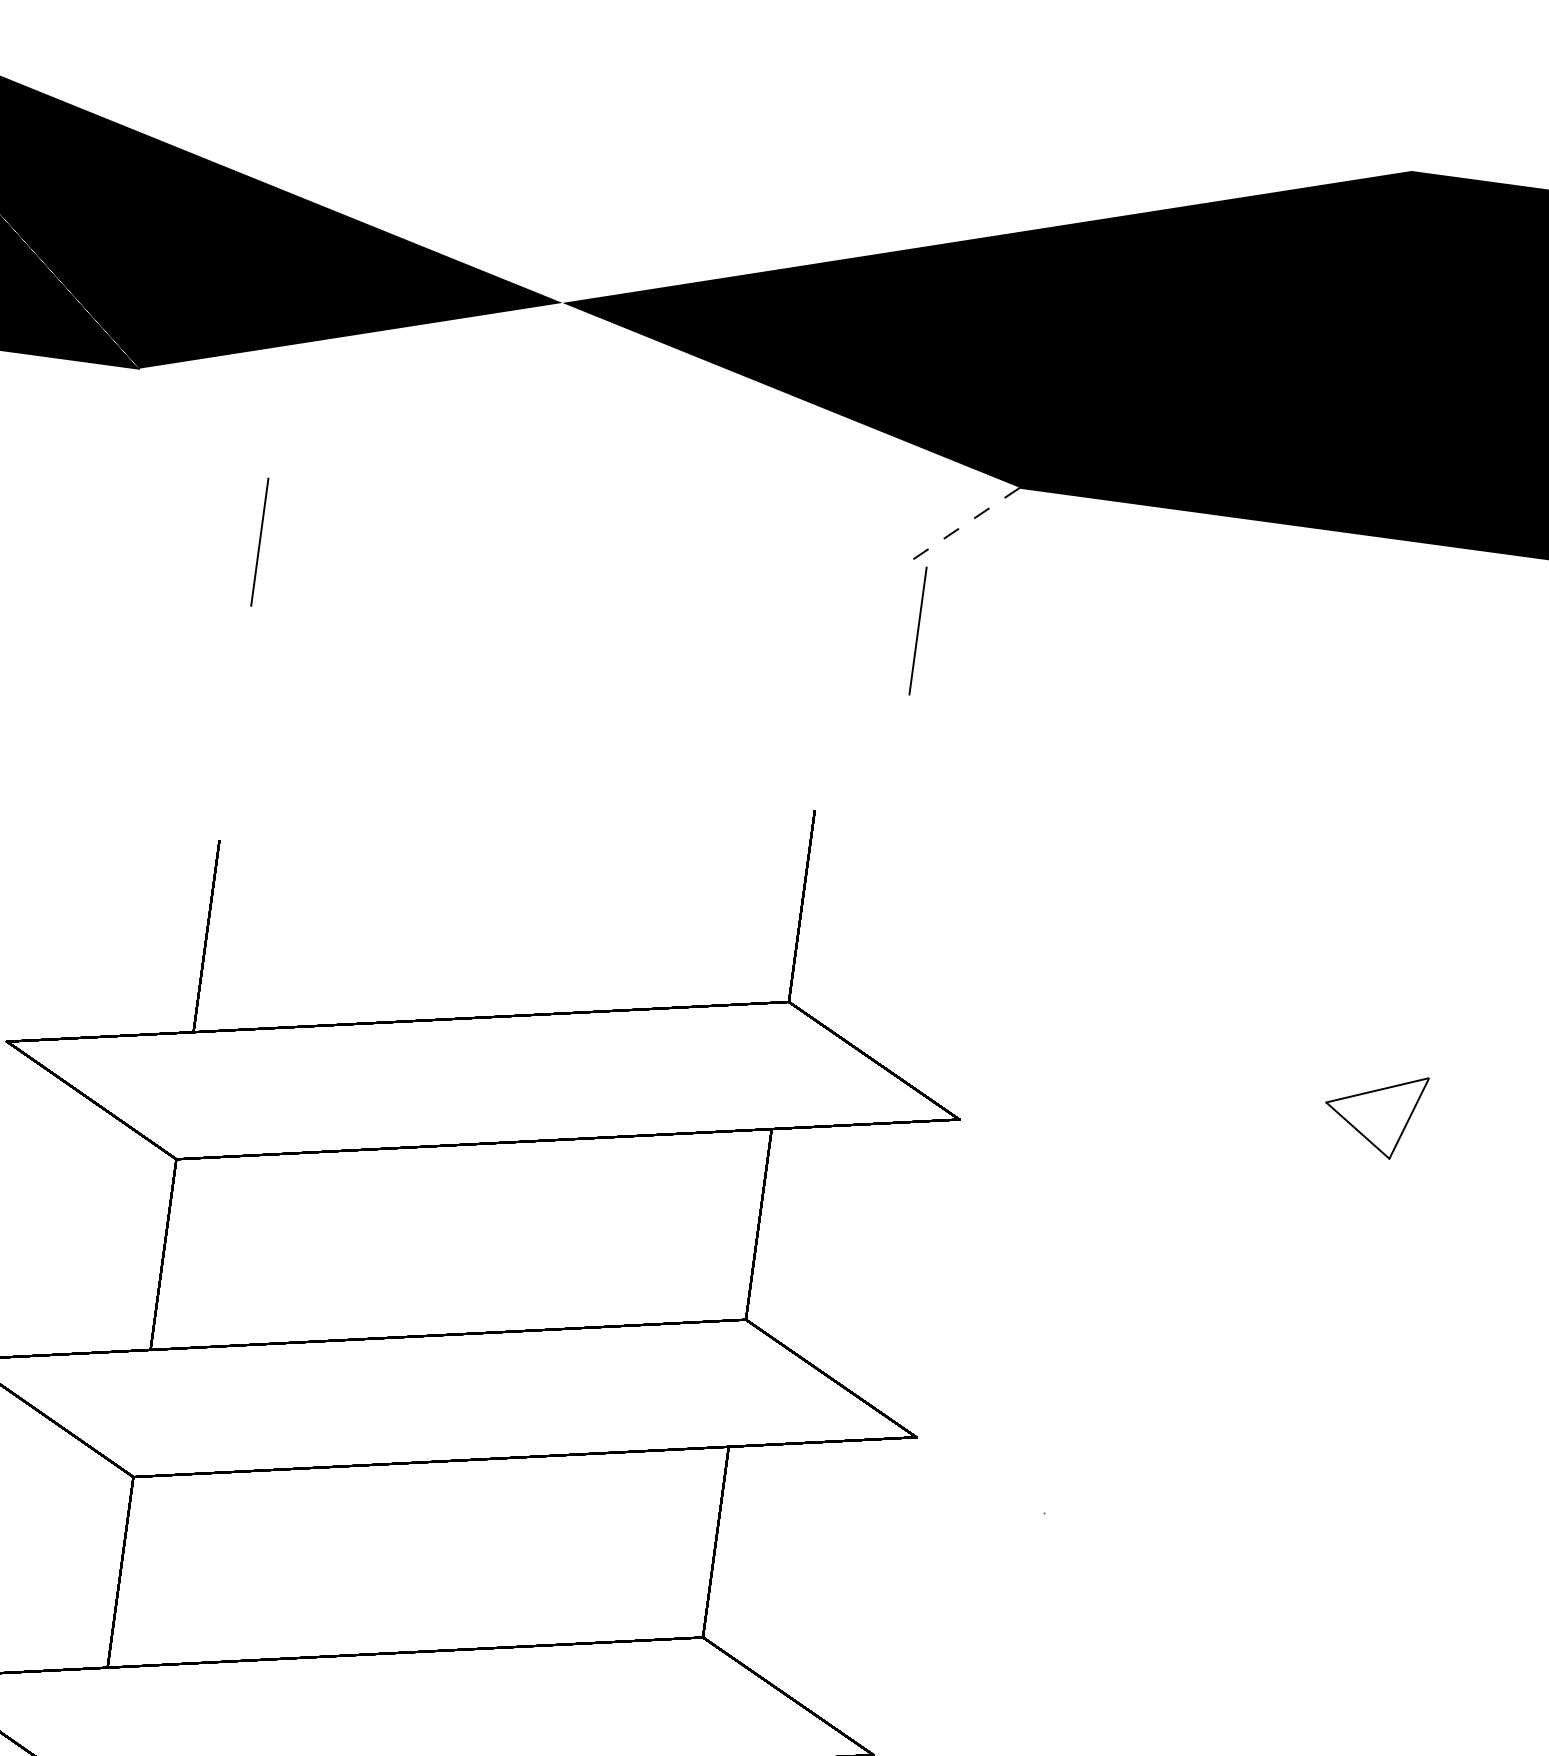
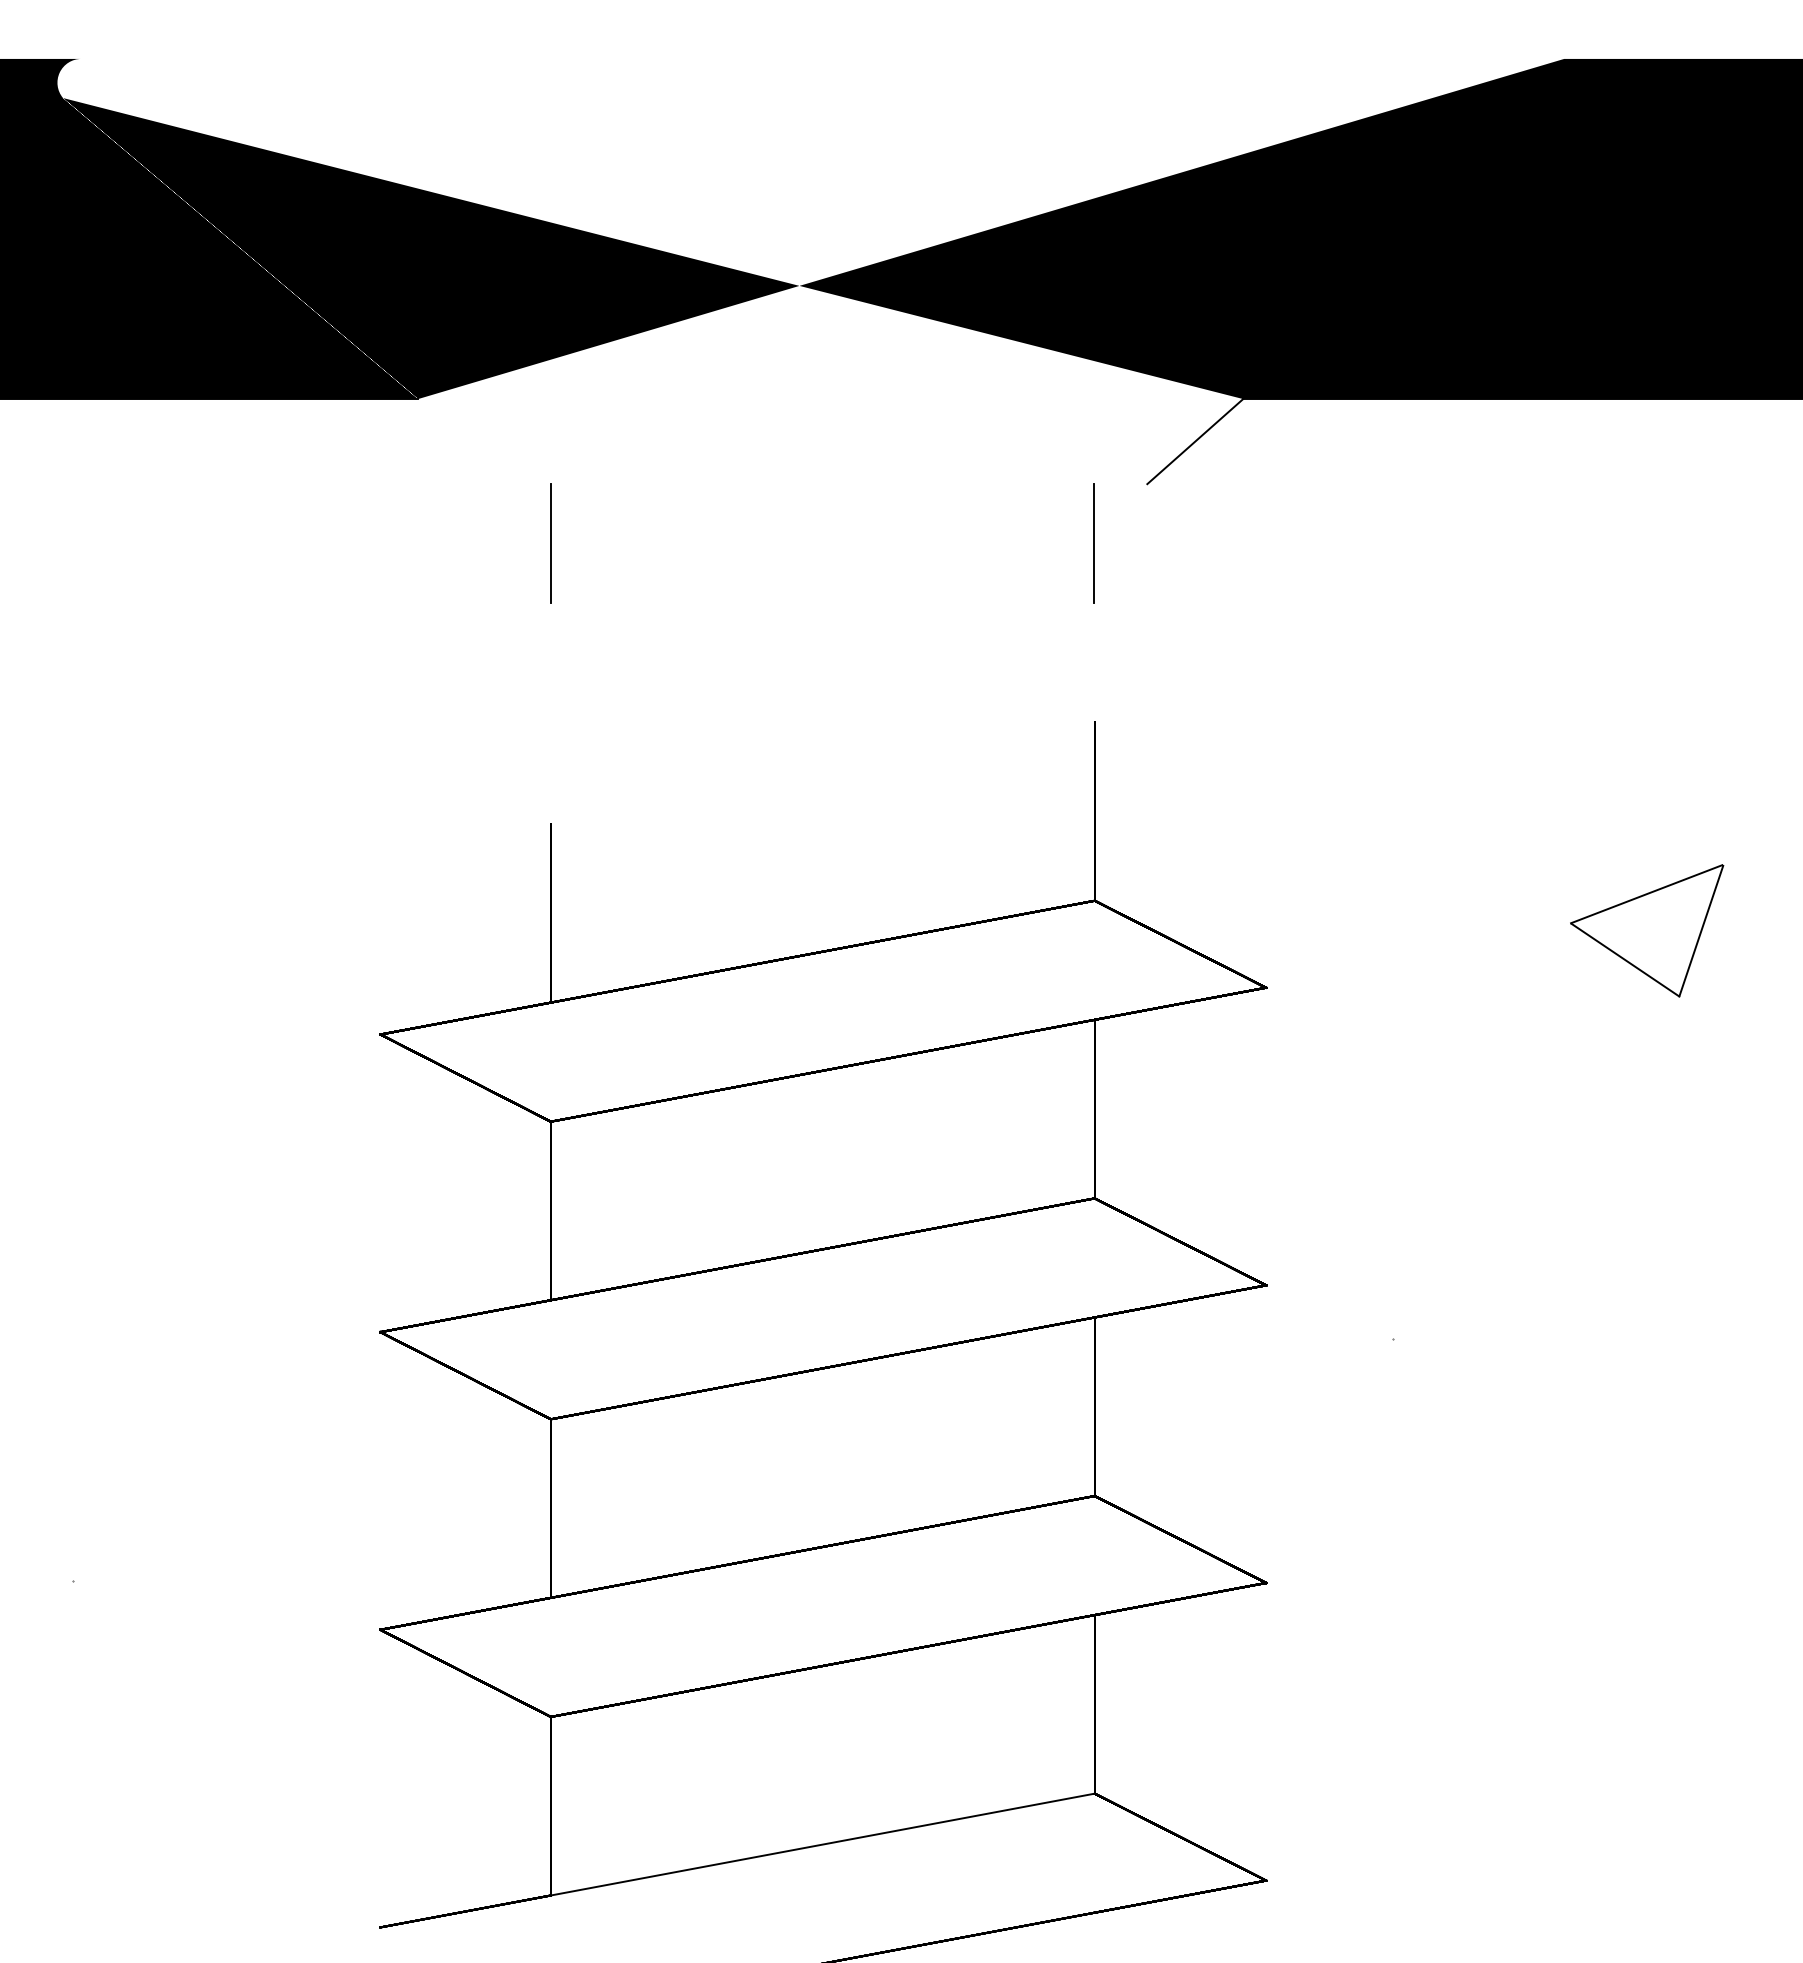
line: (961, 526) -> (1194, 441), dashed -> solid
line: (917, 630) -> (1093, 543), moved
part: (1374, 1113) -> (1647, 930), size x1.67

